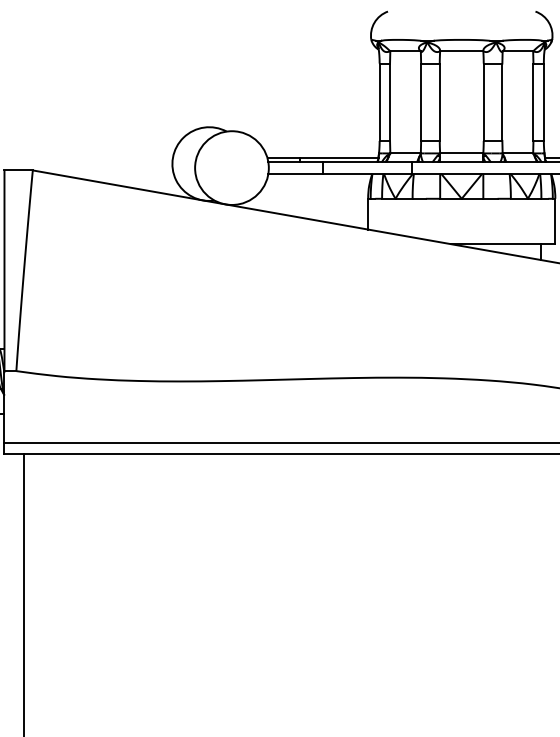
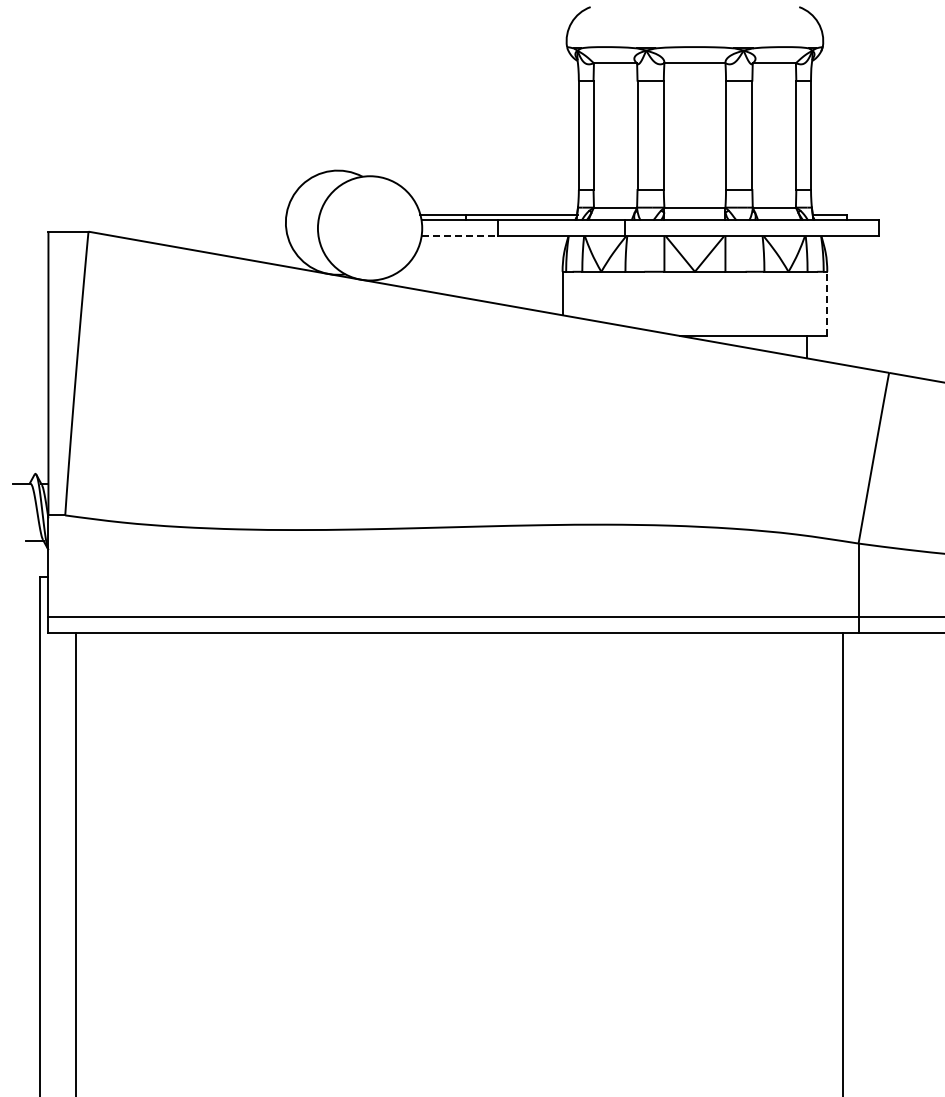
line: (295, 173) -> (460, 236), solid -> dashed
line: (555, 221) -> (827, 303), solid -> dashed

